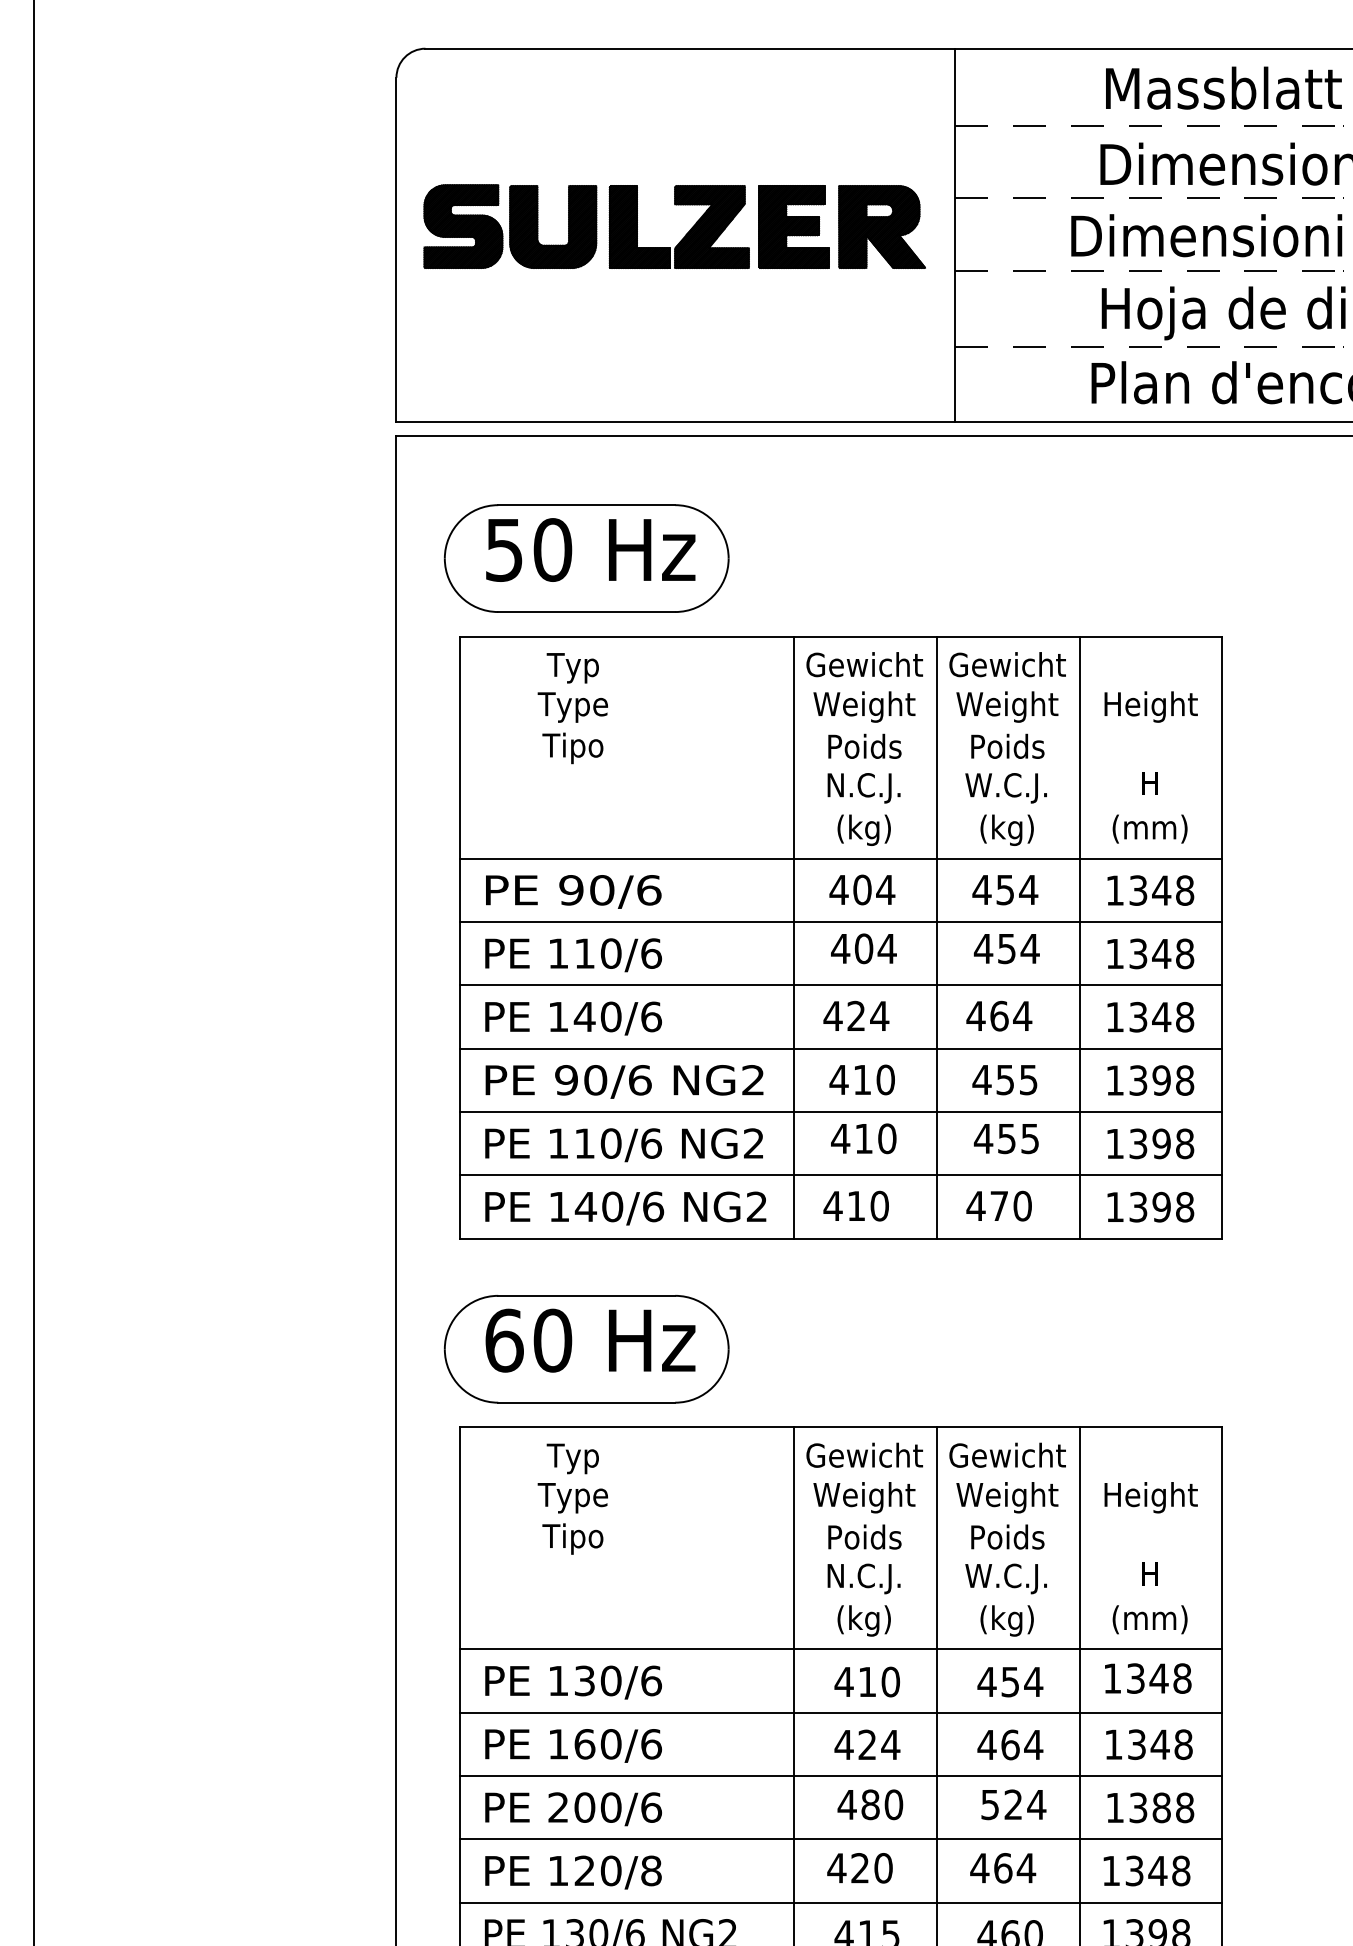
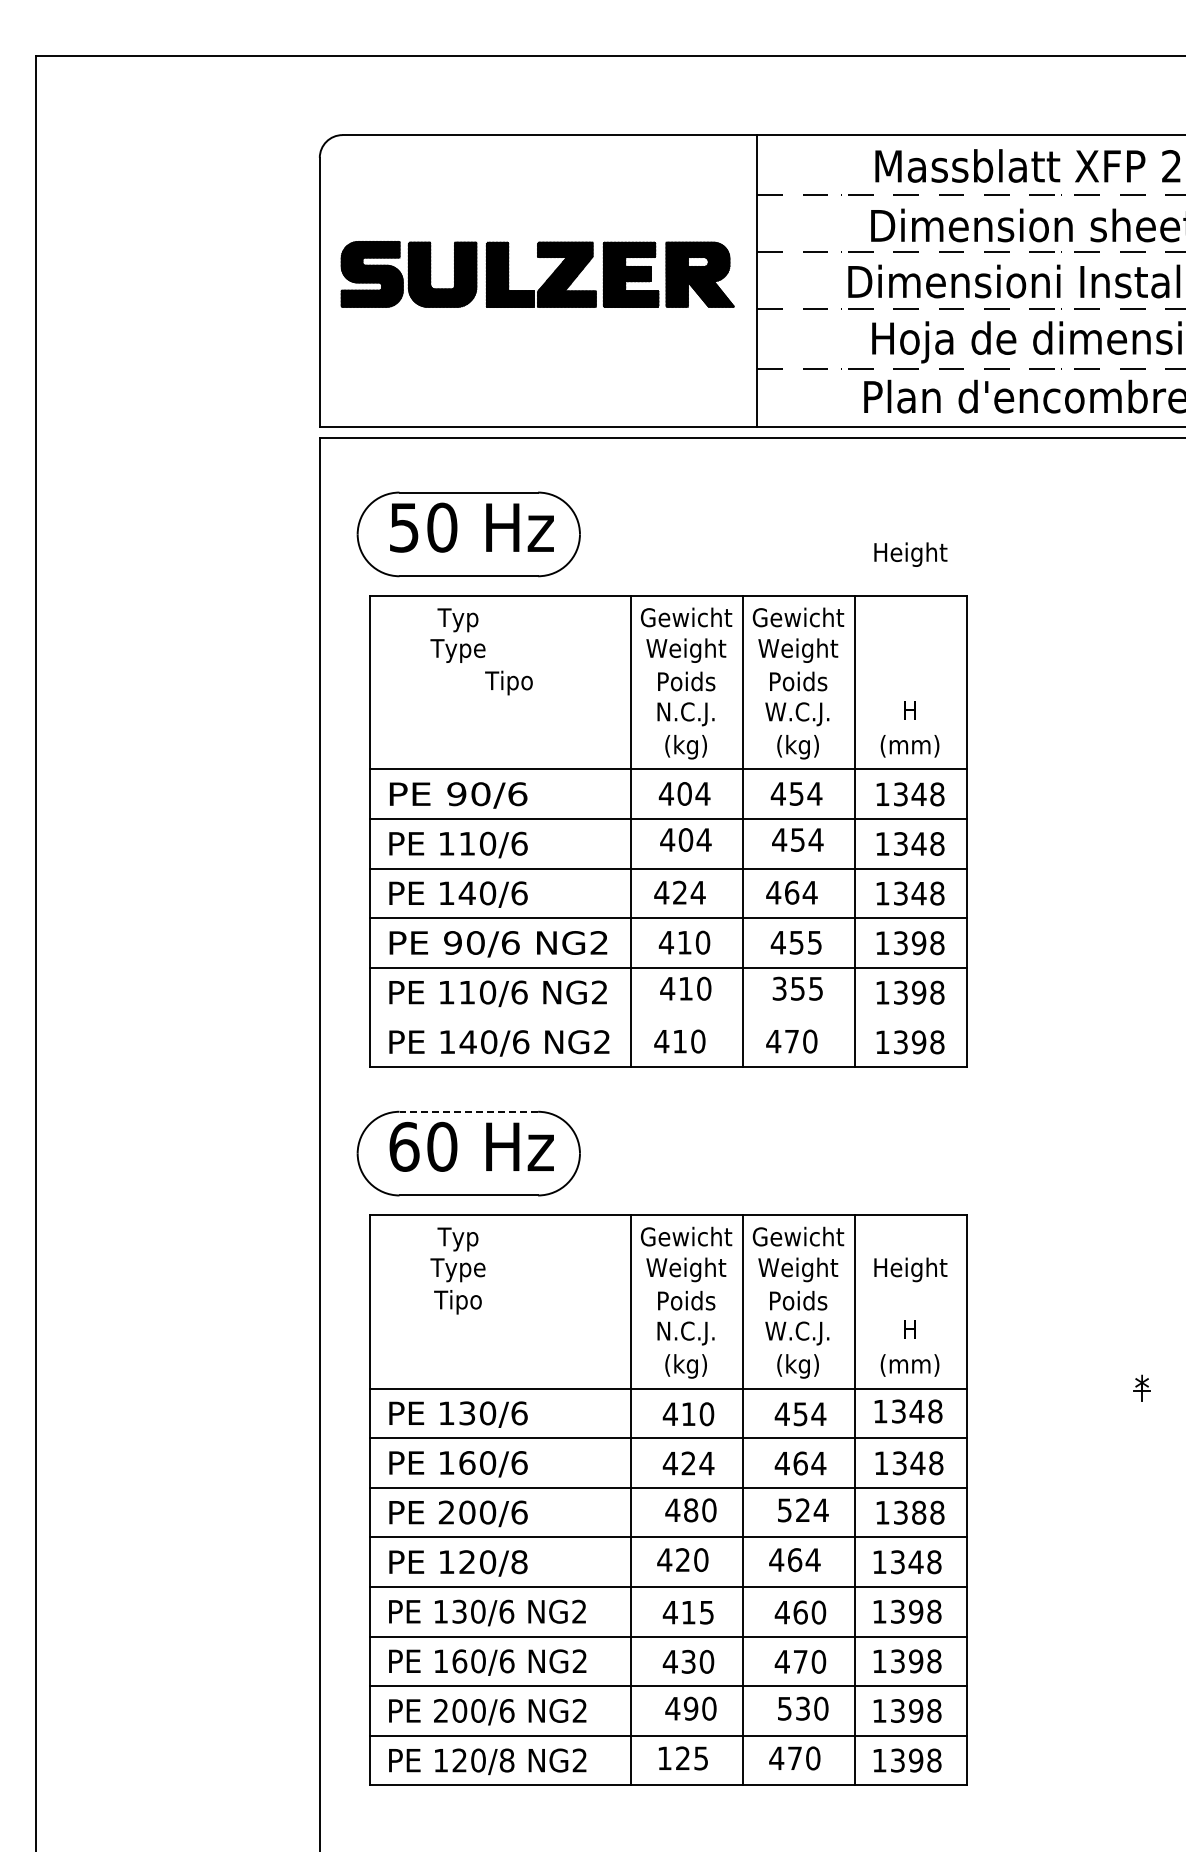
text: (1150, 706) -> (910, 554), moved
text: (572, 747) -> (508, 682), moved
text: (983, 1138) -> (779, 988), 455 -> 355
line: (840, 1175) -> (667, 1017), removed
line: (586, 1295) -> (468, 1111), solid -> dashed

